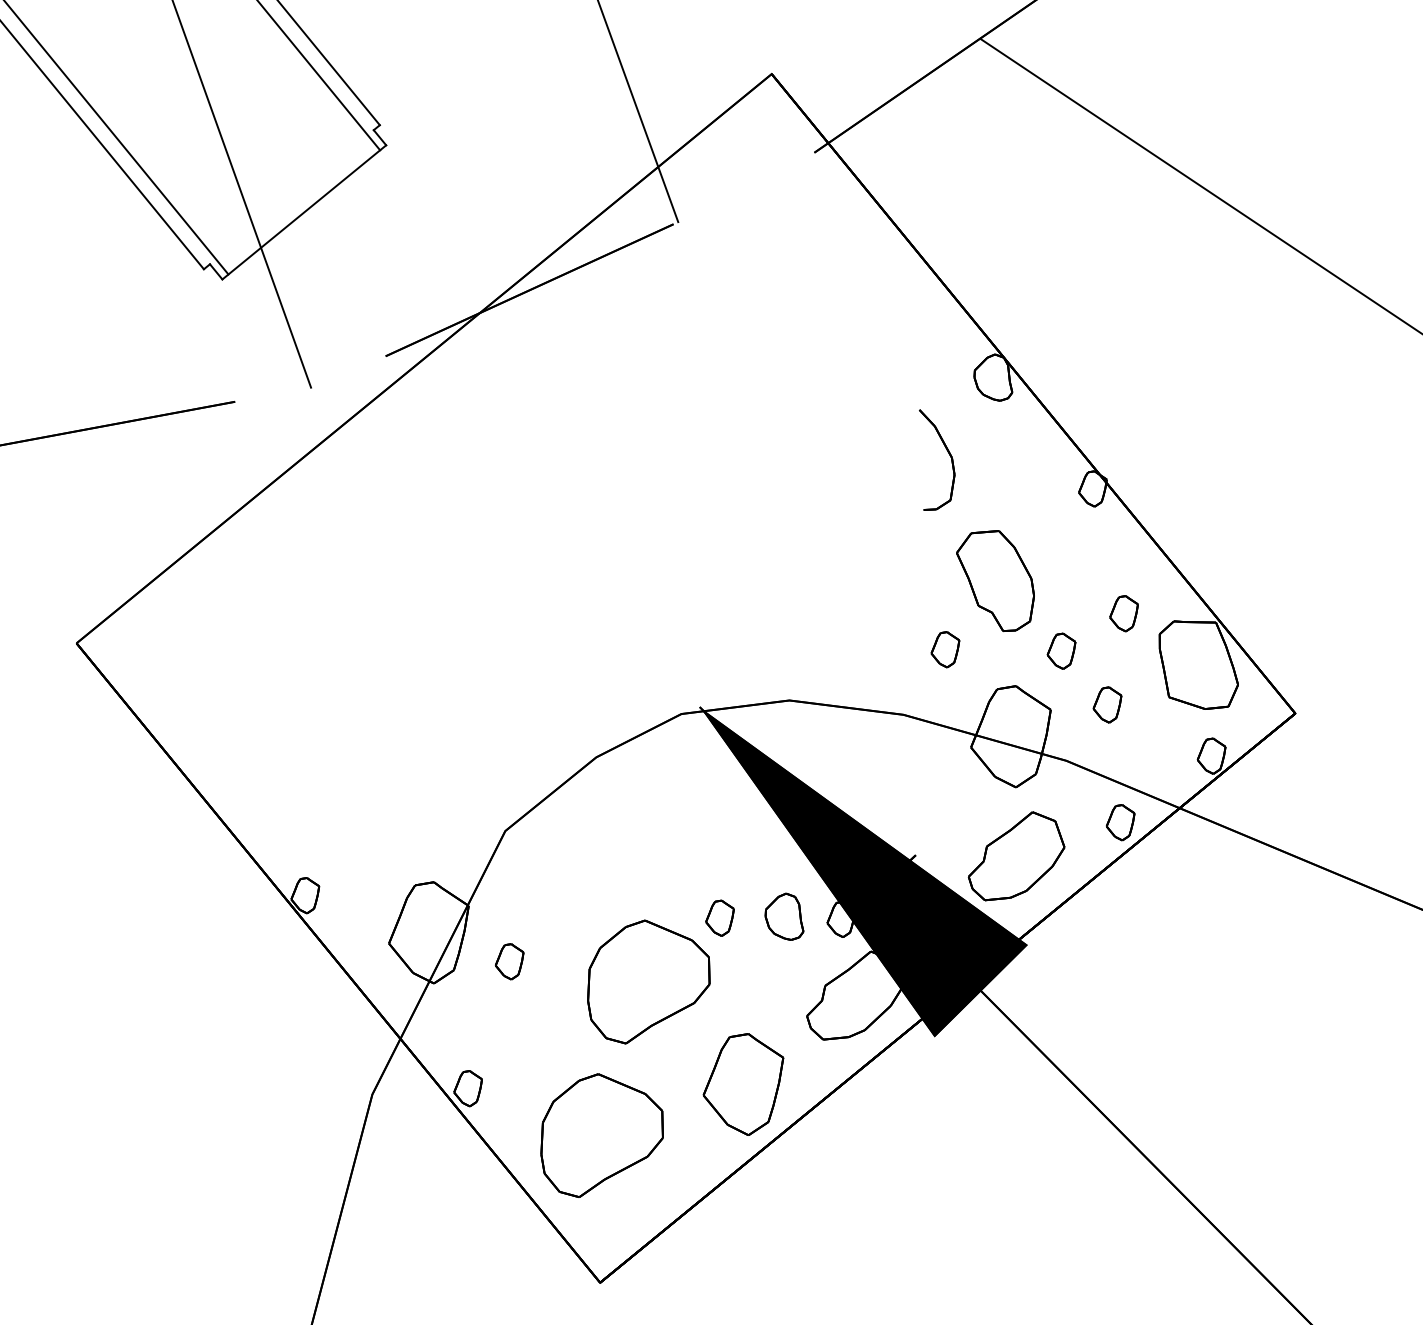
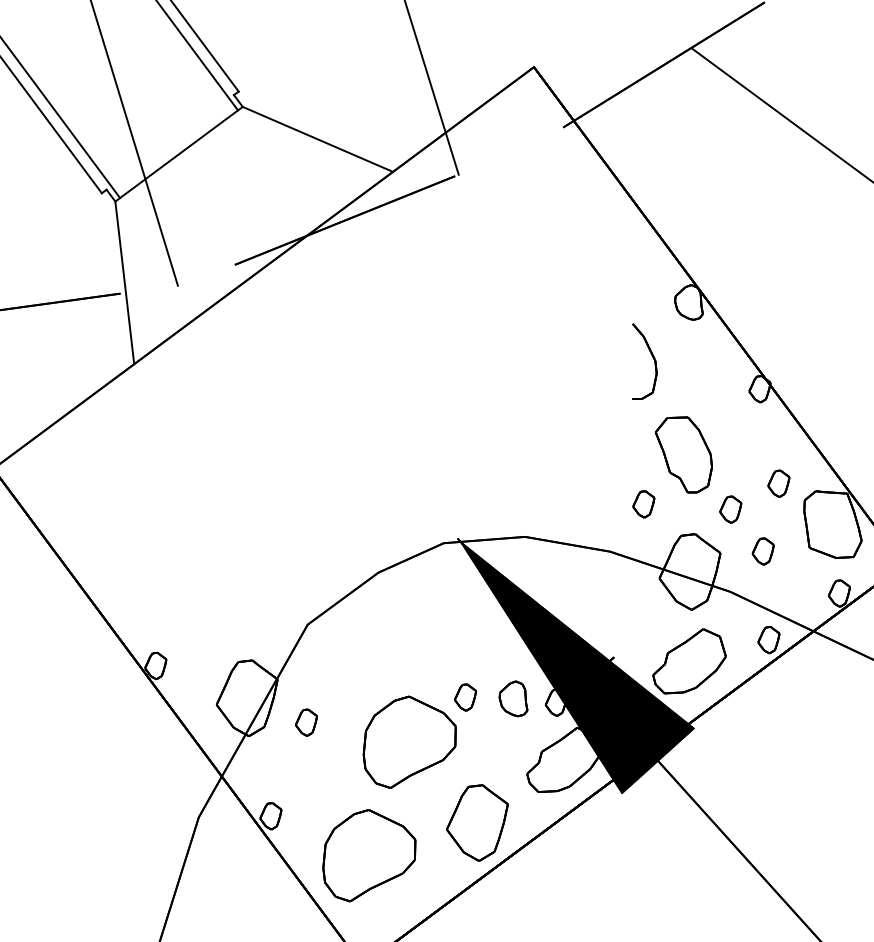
line: (488, 183) -> (318, 139), added
line: (239, 386) -> (124, 282), added

